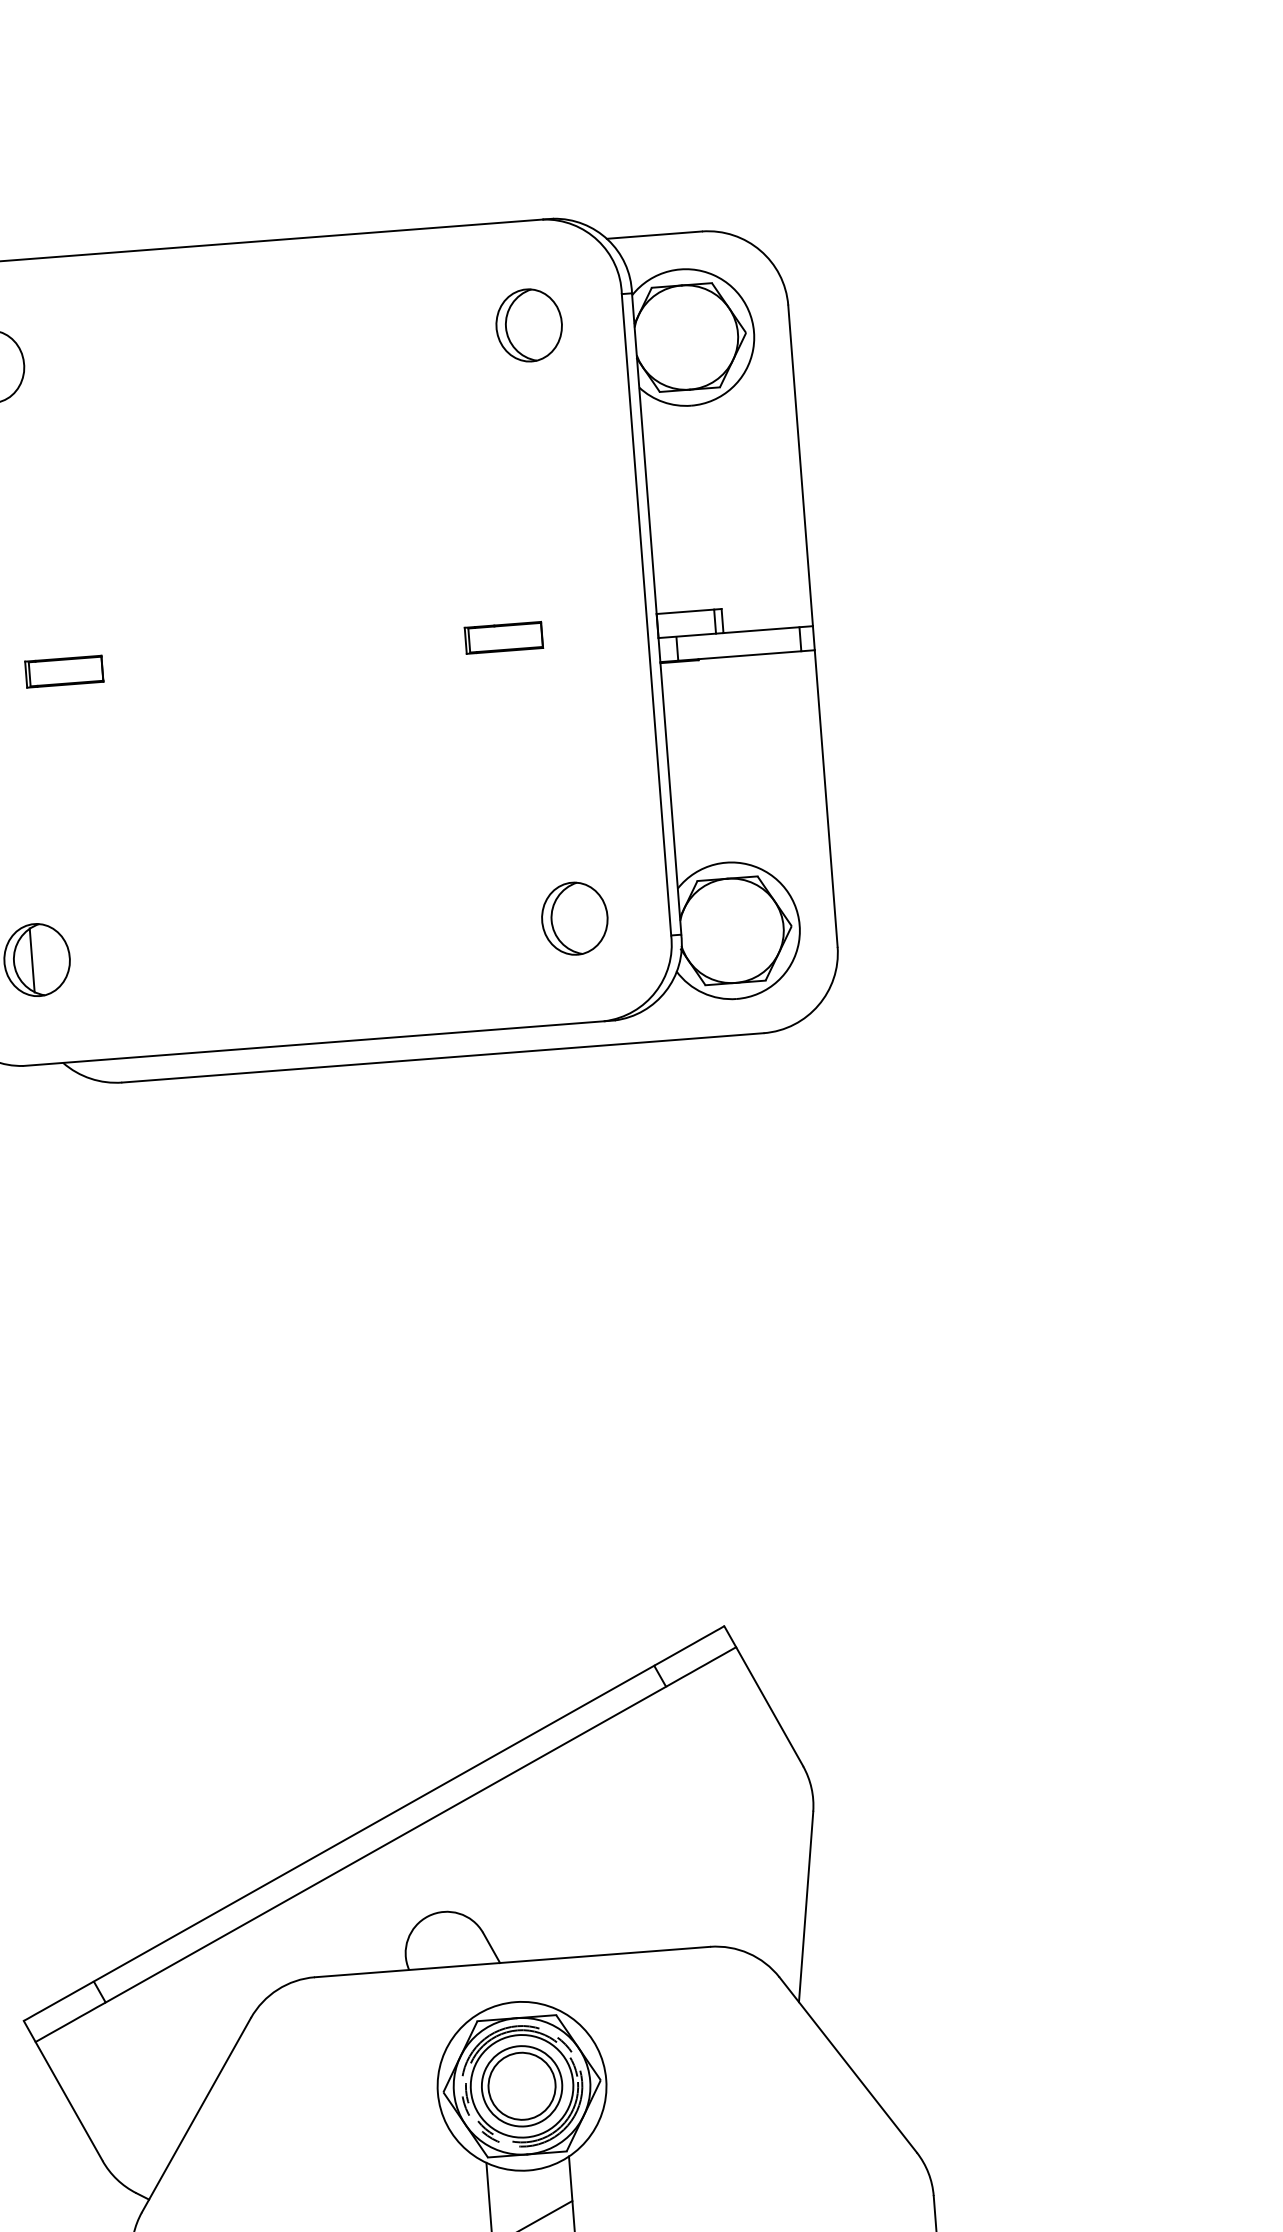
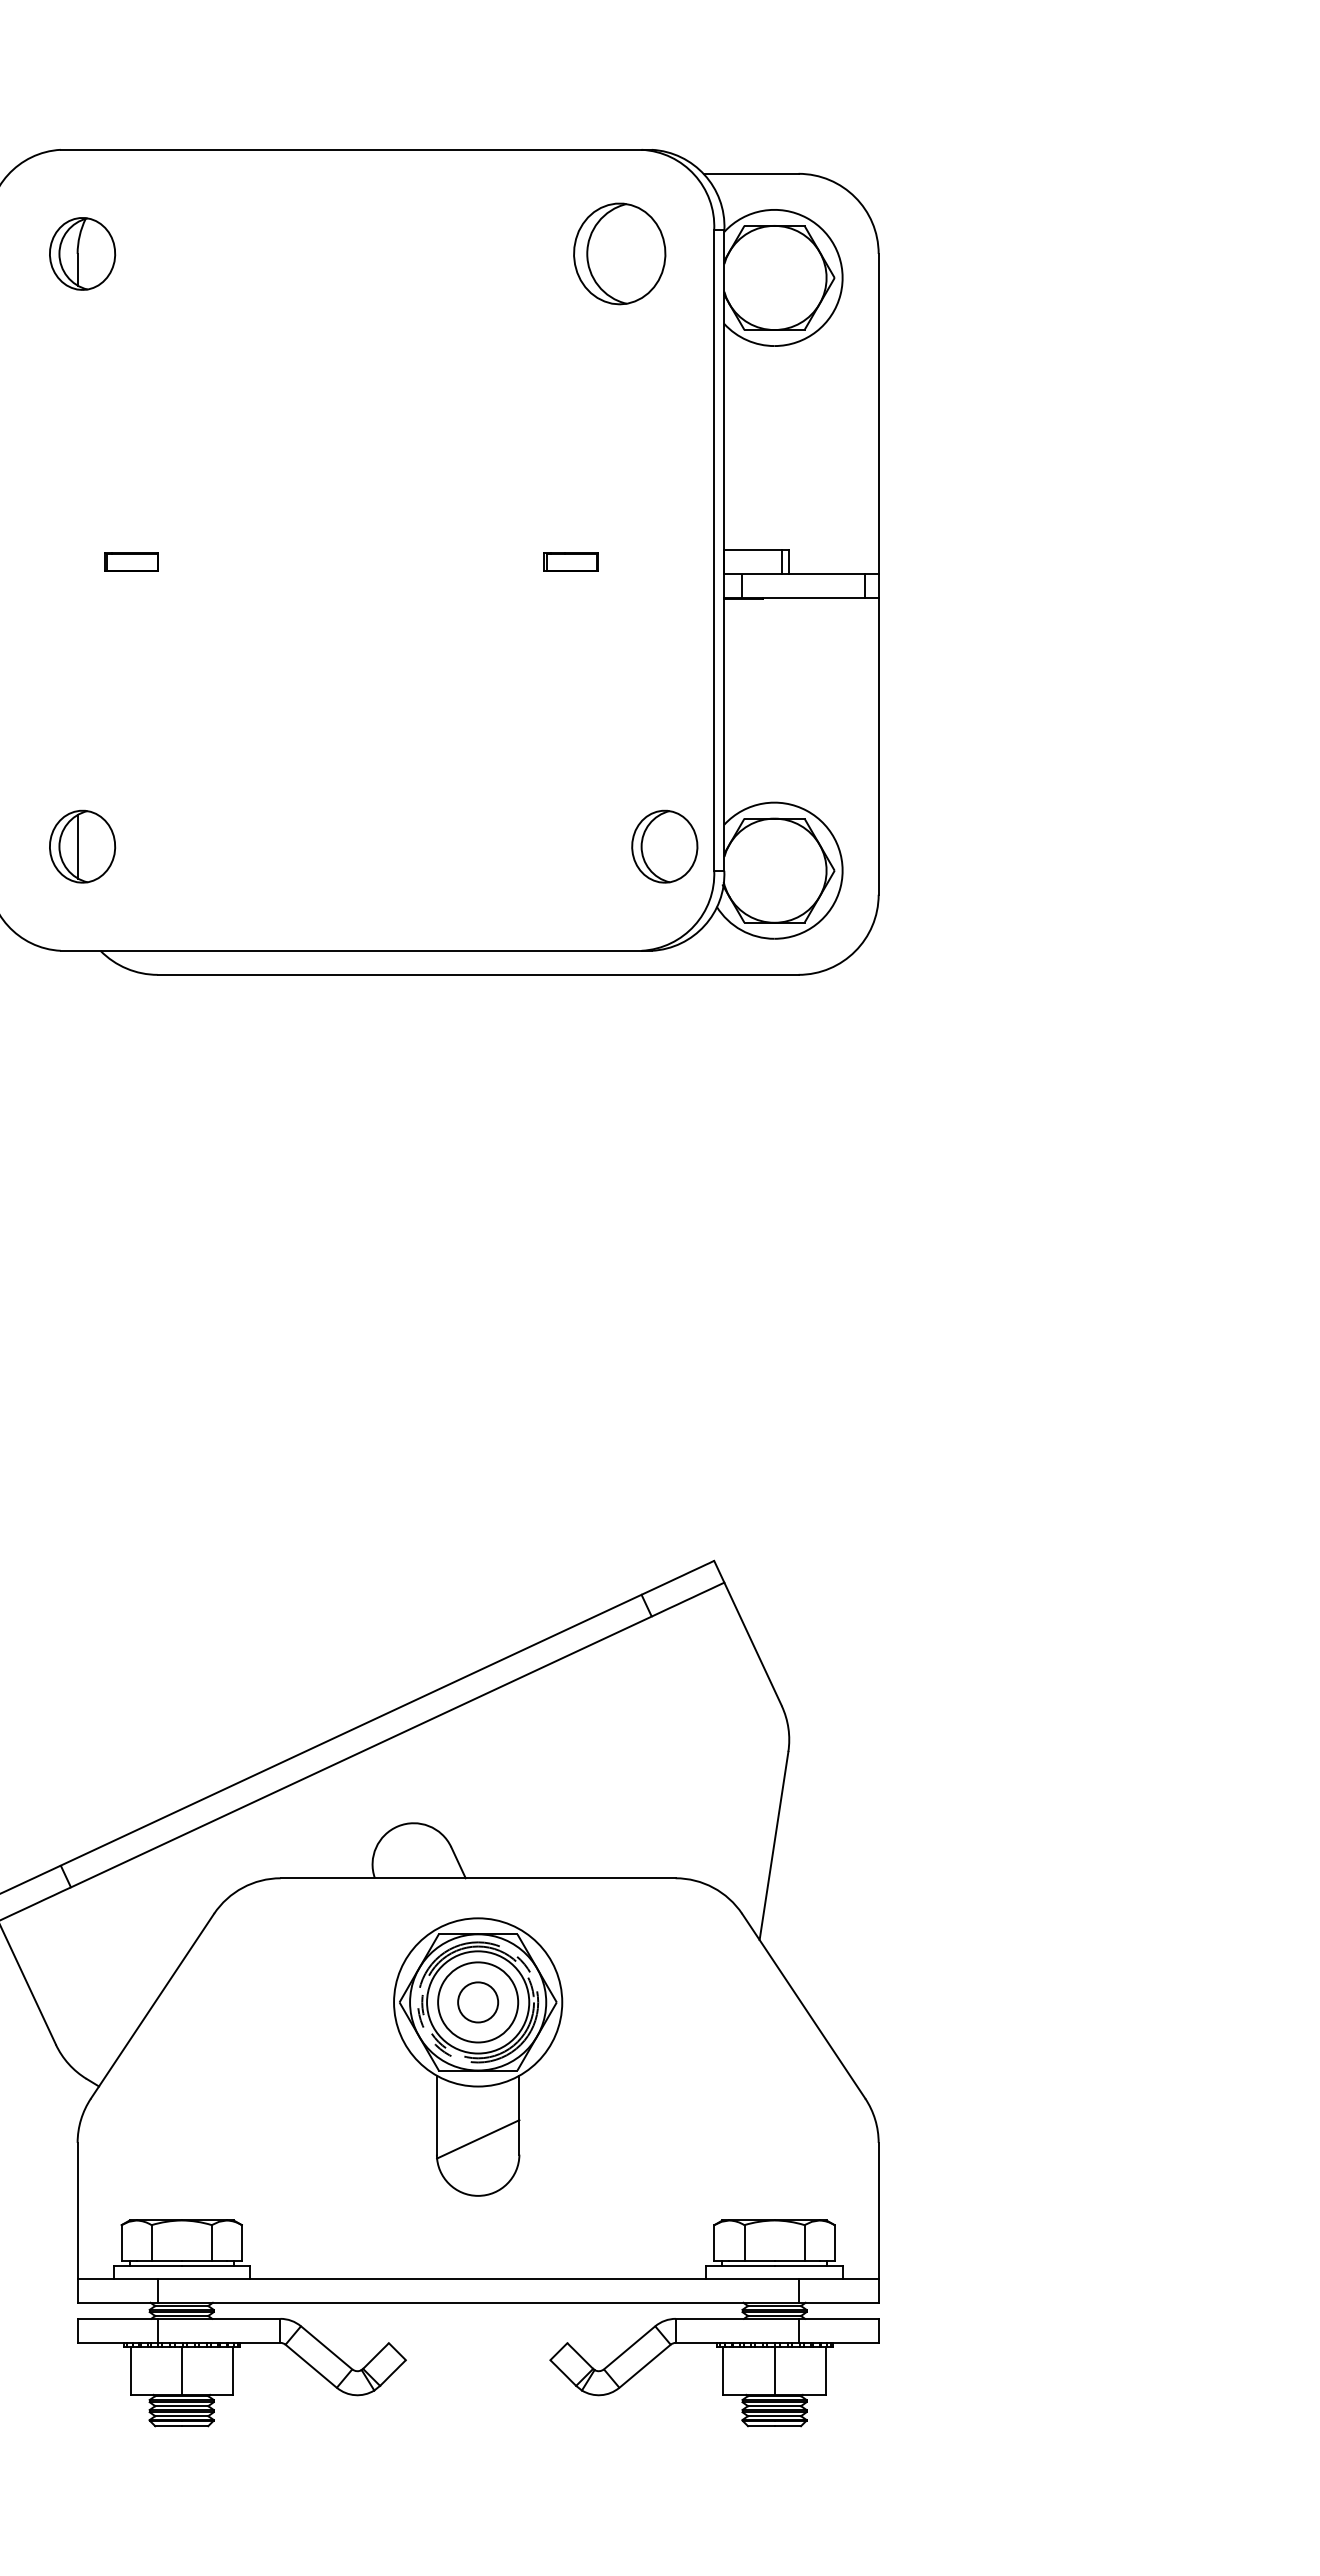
part: (528, 325) -> (619, 253), size x1.4
part: (503, 637) -> (570, 561), size x0.7
part: (64, 670) -> (131, 561), size x0.7
part: (574, 918) -> (664, 846), moved
circle: (521, 2086) -> (477, 2002), size x0.6

